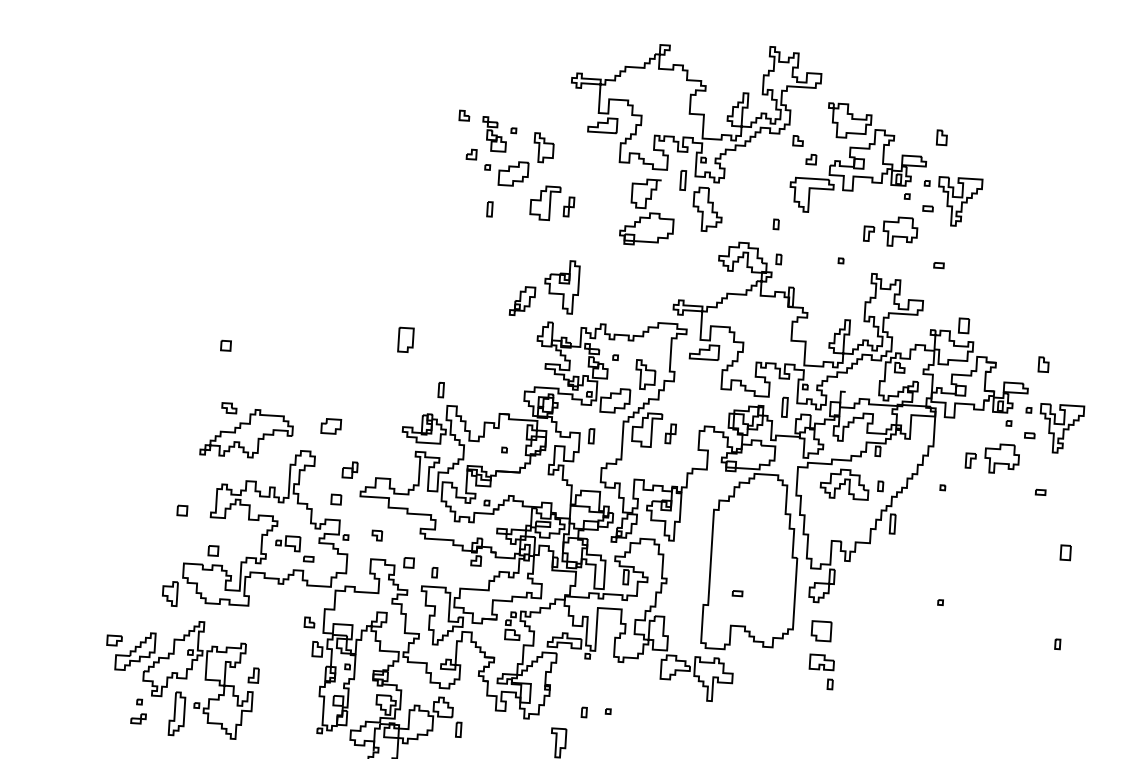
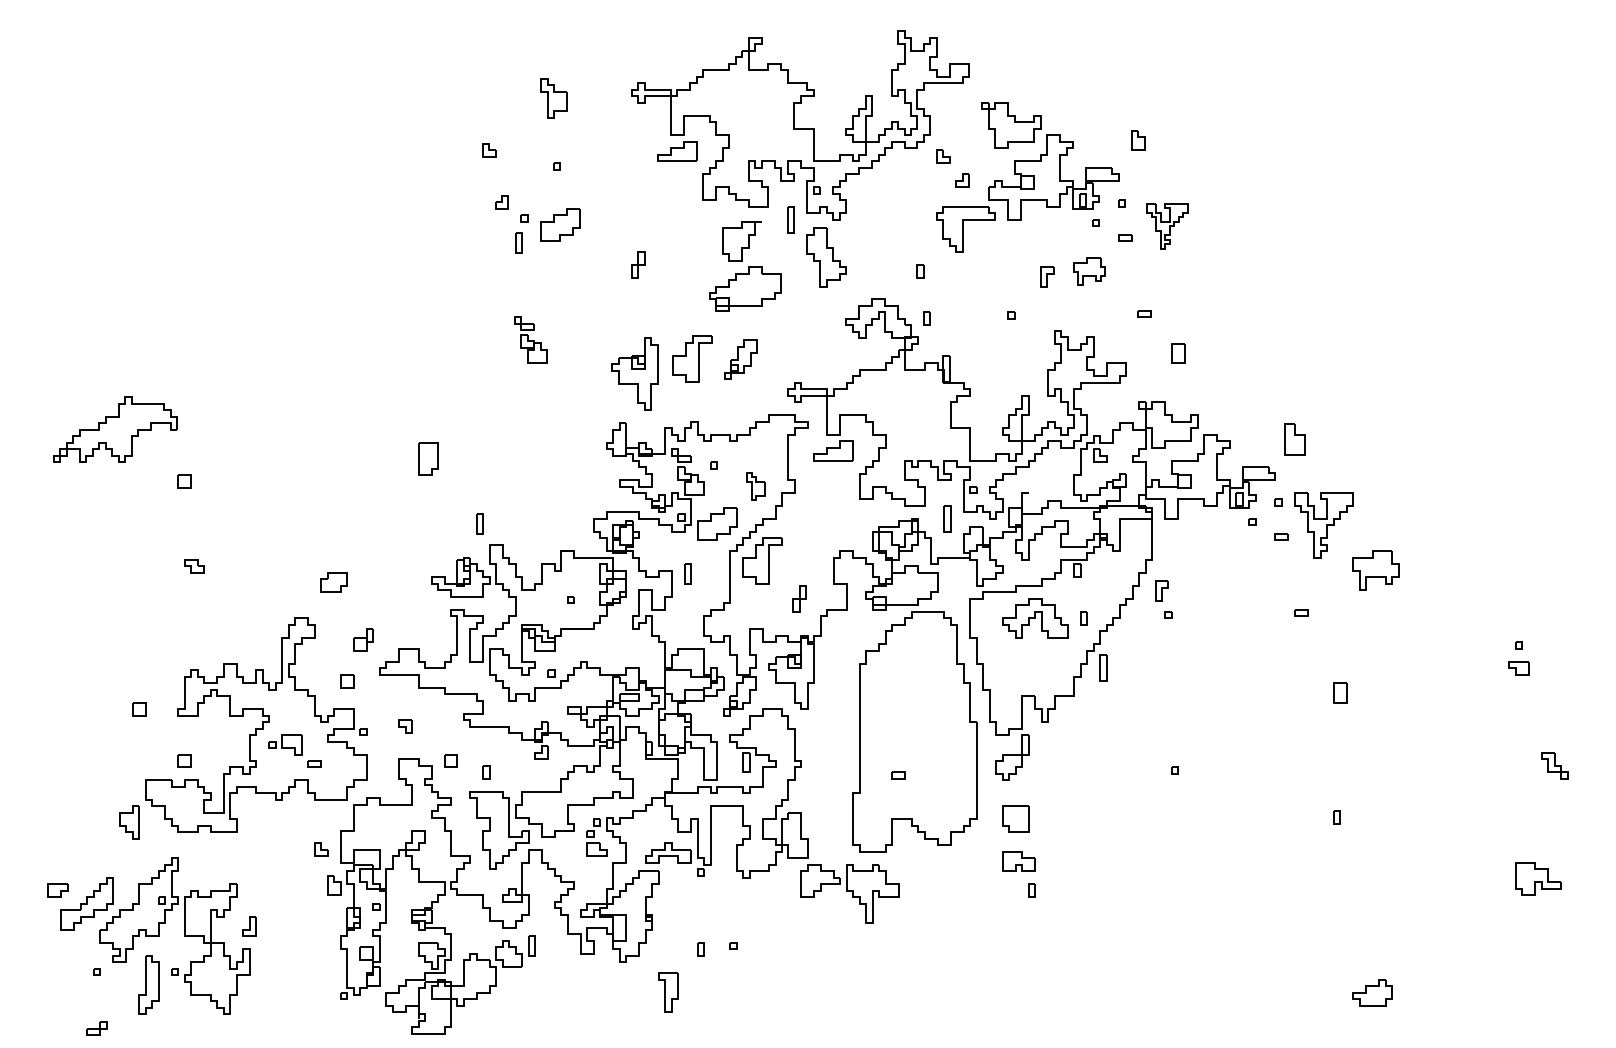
part: (493, 134) -> (530, 339), moved
part: (543, 148) -> (553, 98), moved
part: (545, 202) -> (692, 358), moved
part: (959, 202) -> (1167, 226), size x0.7
part: (489, 208) -> (518, 242), moved
part: (900, 231) -> (1089, 271), size x0.7
part: (522, 300) -> (740, 359), moved
part: (963, 325) -> (1178, 353), moved
part: (1043, 364) -> (1294, 439), size x1.6
part: (645, 374) -> (755, 486), size x0.7
part: (247, 433) -> (115, 429), moved
part: (670, 433) -> (799, 598), moved
part: (1001, 458) -> (1375, 570), moved
part: (970, 460) -> (1161, 590), moved
part: (138, 718) -> (96, 1028), moved
part: (458, 729) -> (531, 945), moved

